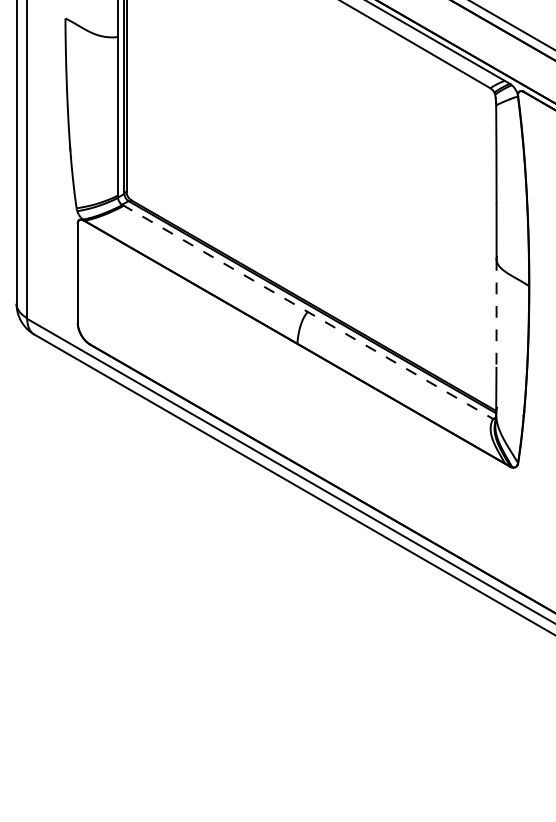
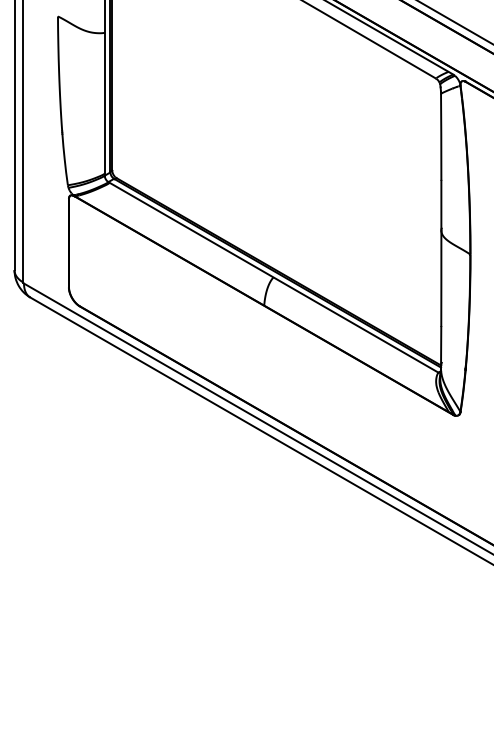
line: (308, 312) -> (274, 277), dashed -> solid
line: (496, 314) -> (441, 279), dashed -> solid

